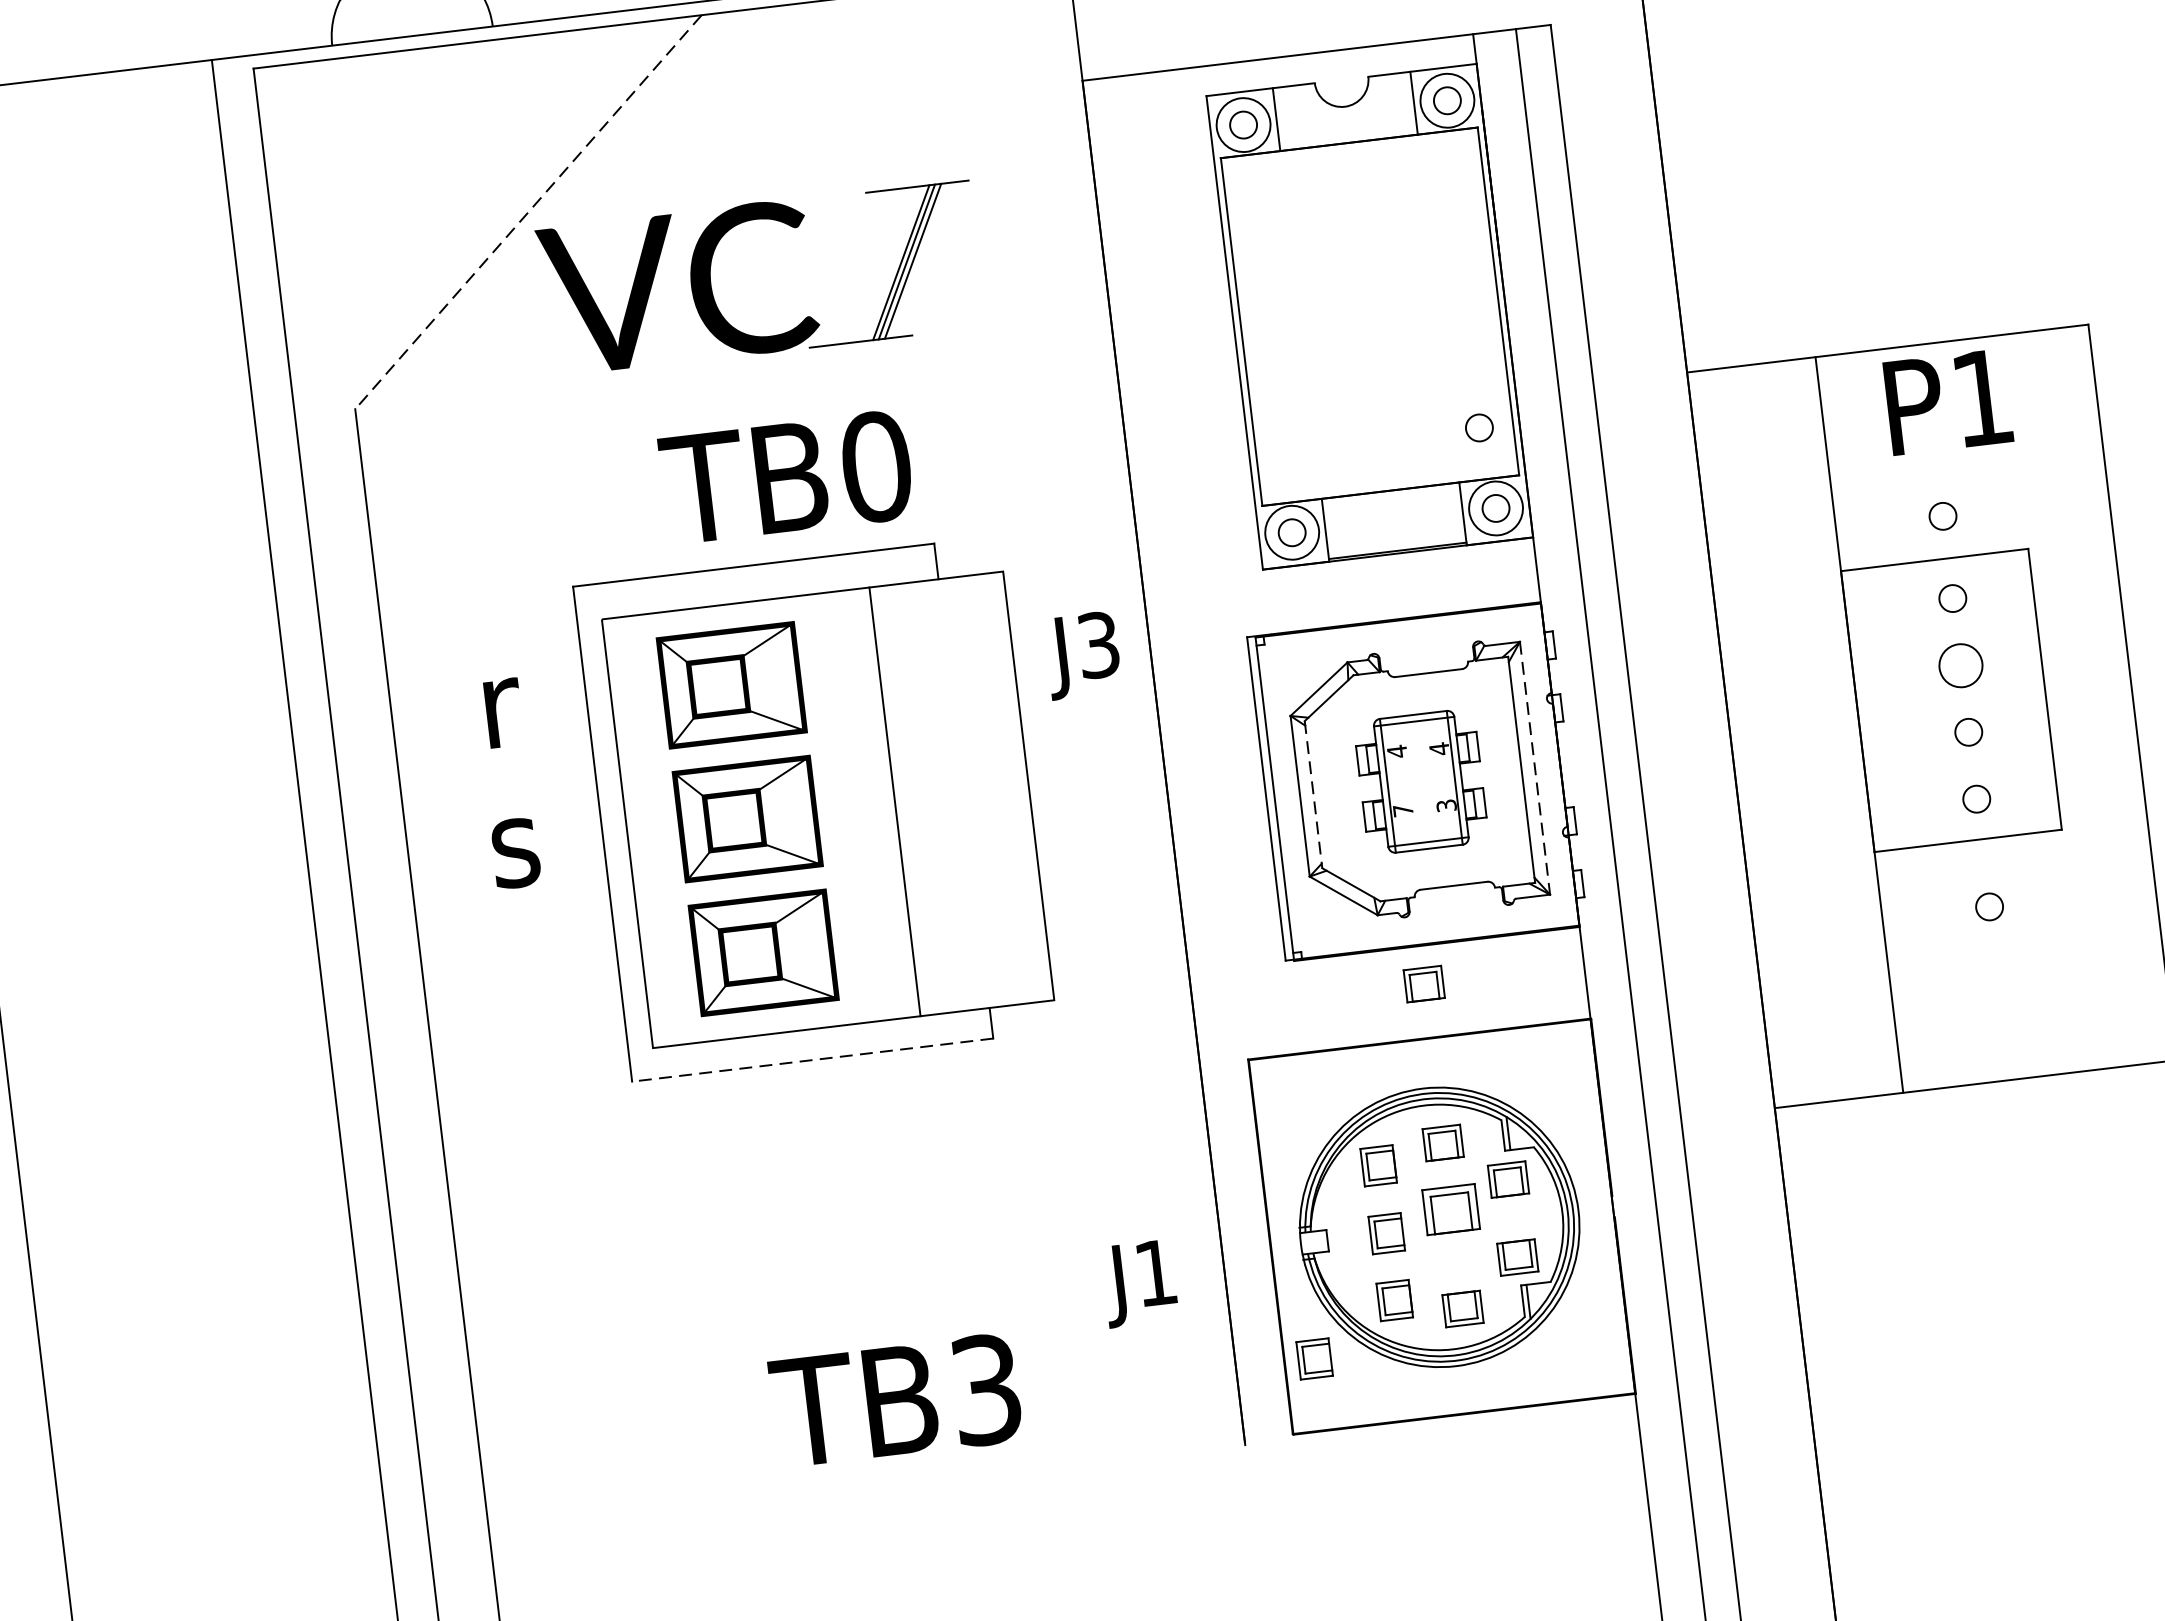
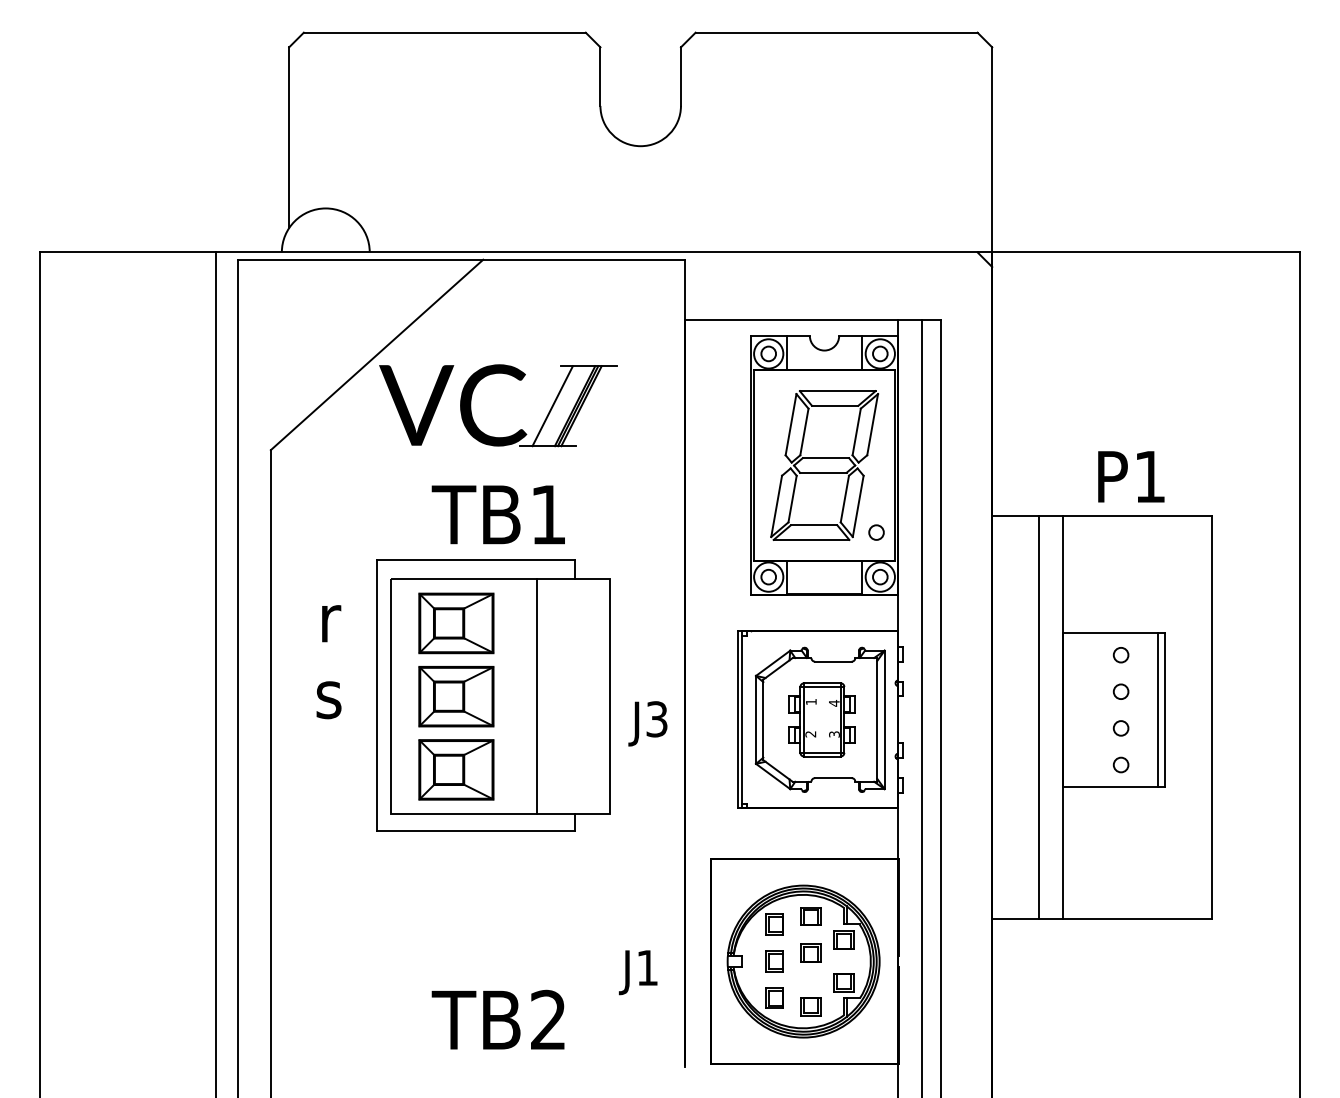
line: (529, 211) -> (377, 354), dashed -> solid
line: (860, 268) -> (552, 406), added
part: (1369, 316) -> (824, 465), added
text: (1948, 401) -> (1131, 476), moved
text: (876, 466) -> (548, 514), TB0 -> TB1
circle: (1941, 517) -> (1120, 610), removed
text: (1082, 654) -> (647, 723), moved
circle: (1959, 665) -> (1120, 691), size x0.62
line: (2031, 691) -> (1157, 710), added
line: (1817, 730) -> (1039, 717), added
text: (1397, 750) -> (811, 701), 4 -> 1
line: (1534, 769) -> (884, 720), dashed -> solid
line: (1313, 795) -> (763, 720), dashed -> solid
text: (1402, 811) -> (810, 734), 7 -> 2
circle: (1988, 906) -> (1120, 823), removed
part: (1423, 984) -> (810, 829), removed
line: (811, 1059) -> (475, 830), dashed -> solid
part: (1450, 1209) -> (810, 952), size x0.71
part: (1314, 1358) -> (727, 1024), removed
text: (986, 1390) -> (548, 1020), TB3 -> TB2

